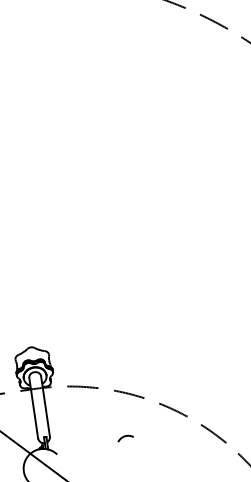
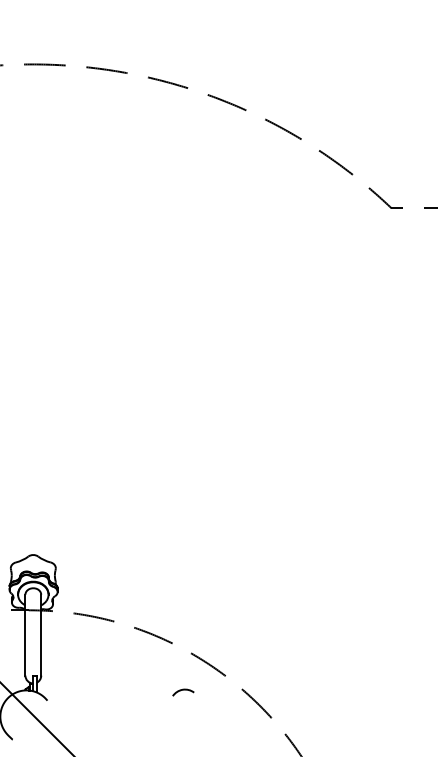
arc: (125, 436) -> (183, 690), moved

